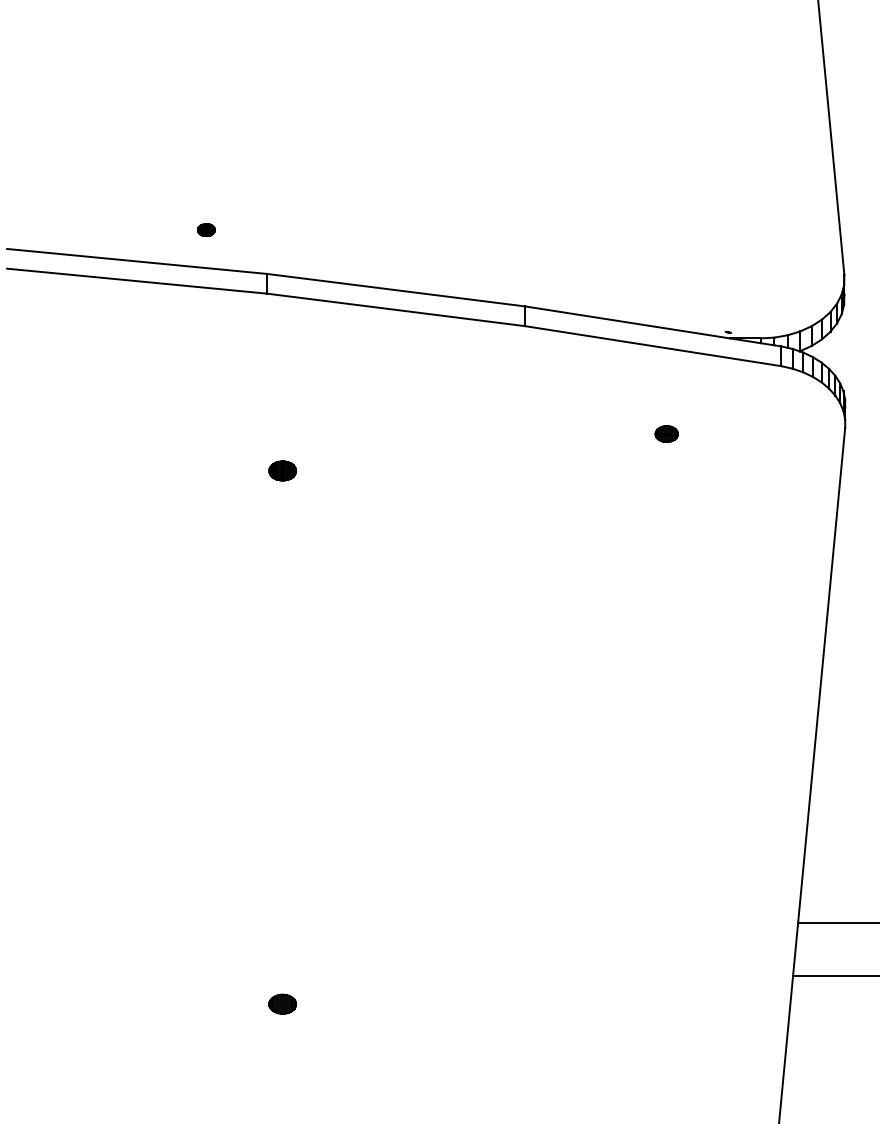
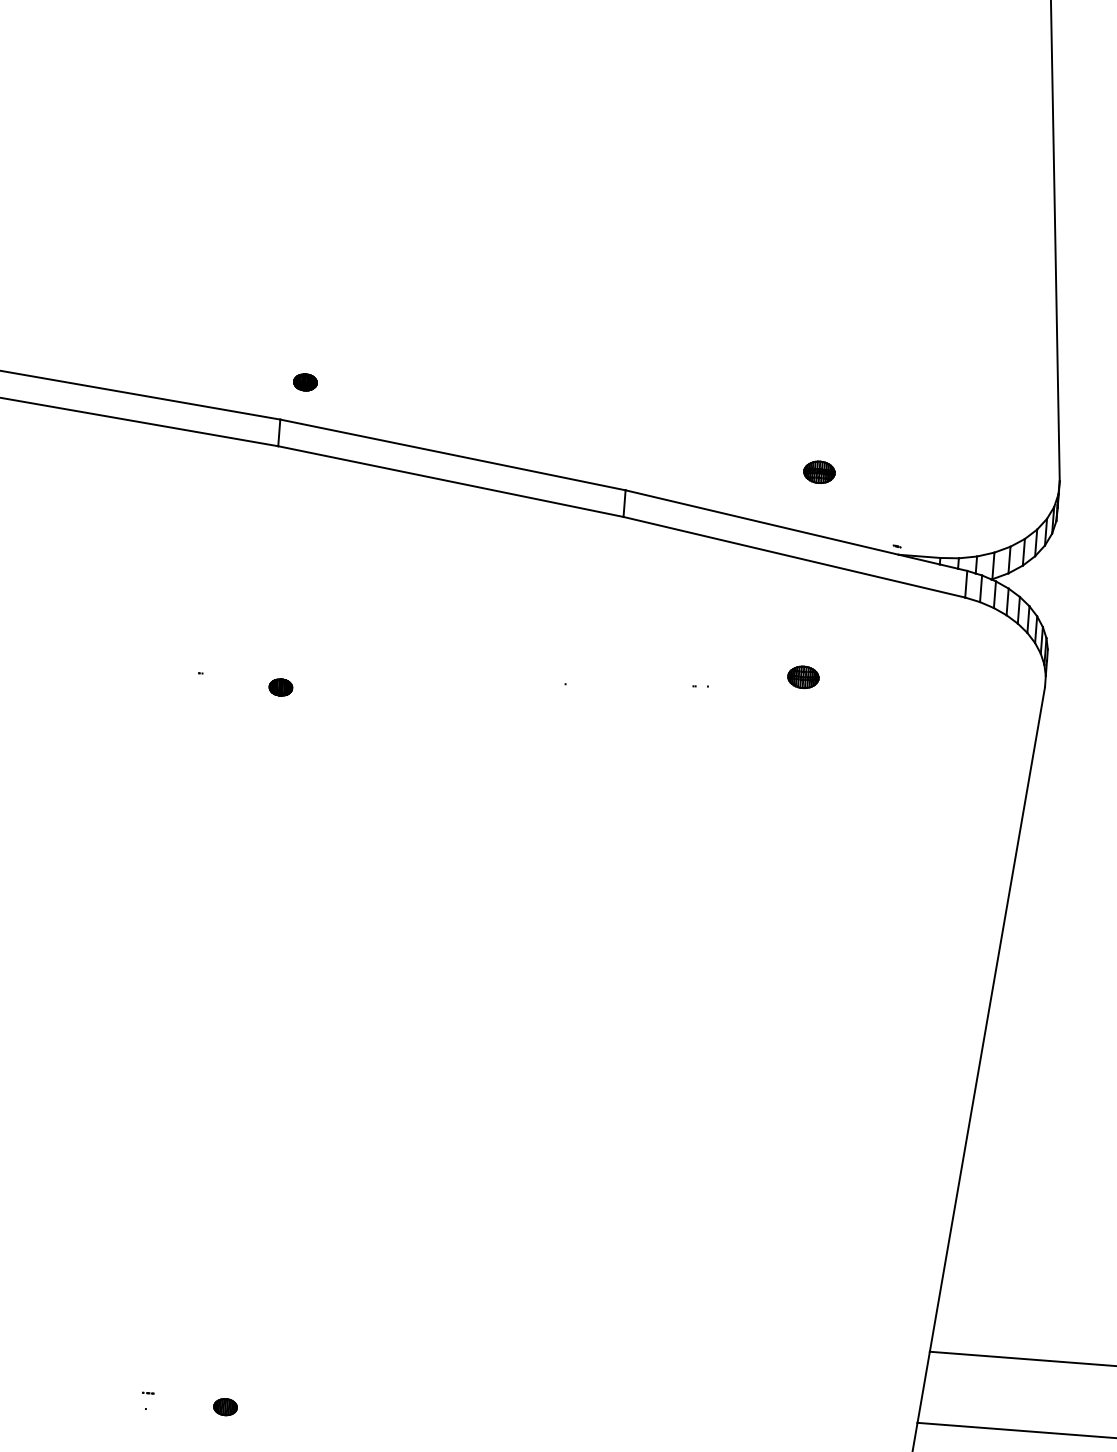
part: (206, 229) -> (305, 381), moved
part: (666, 282) -> (818, 472), added
part: (282, 471) -> (280, 687), size x0.62
part: (282, 1003) -> (225, 1406), size x0.62

